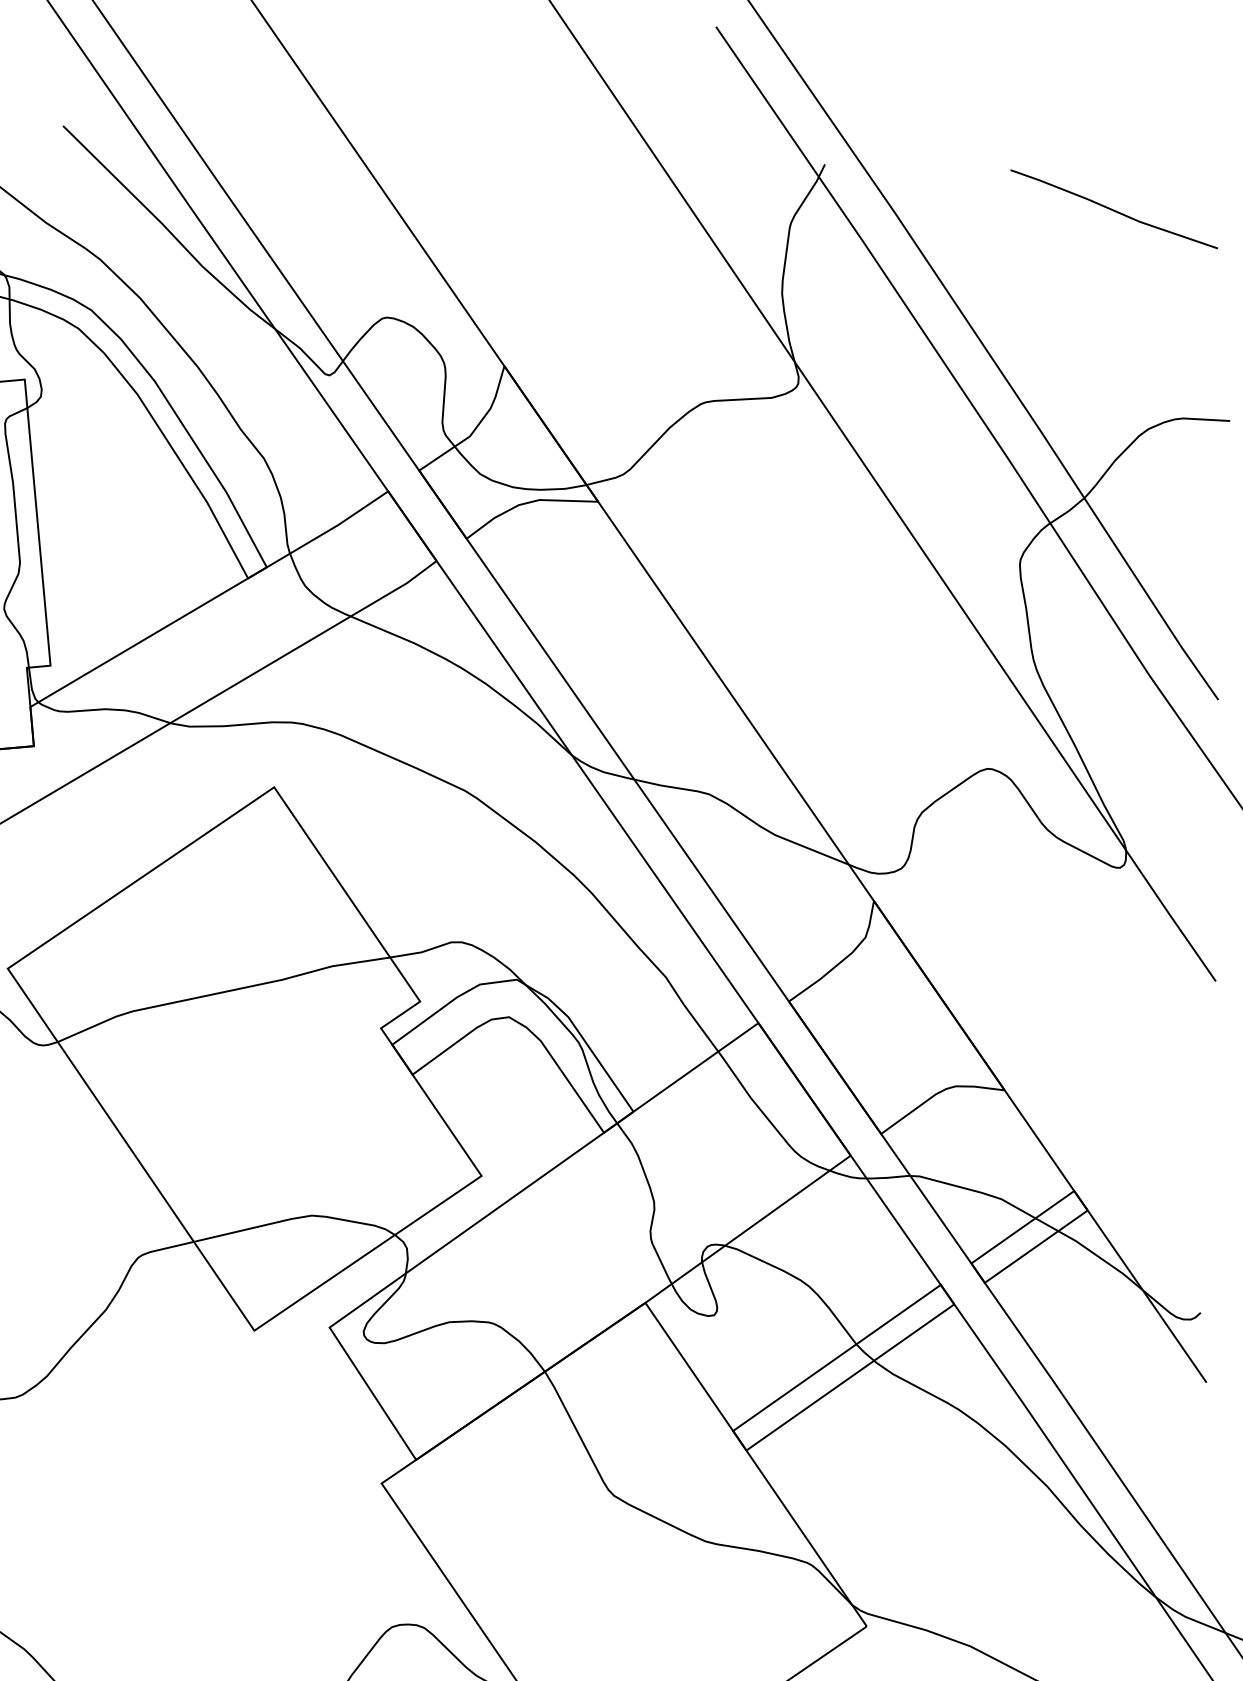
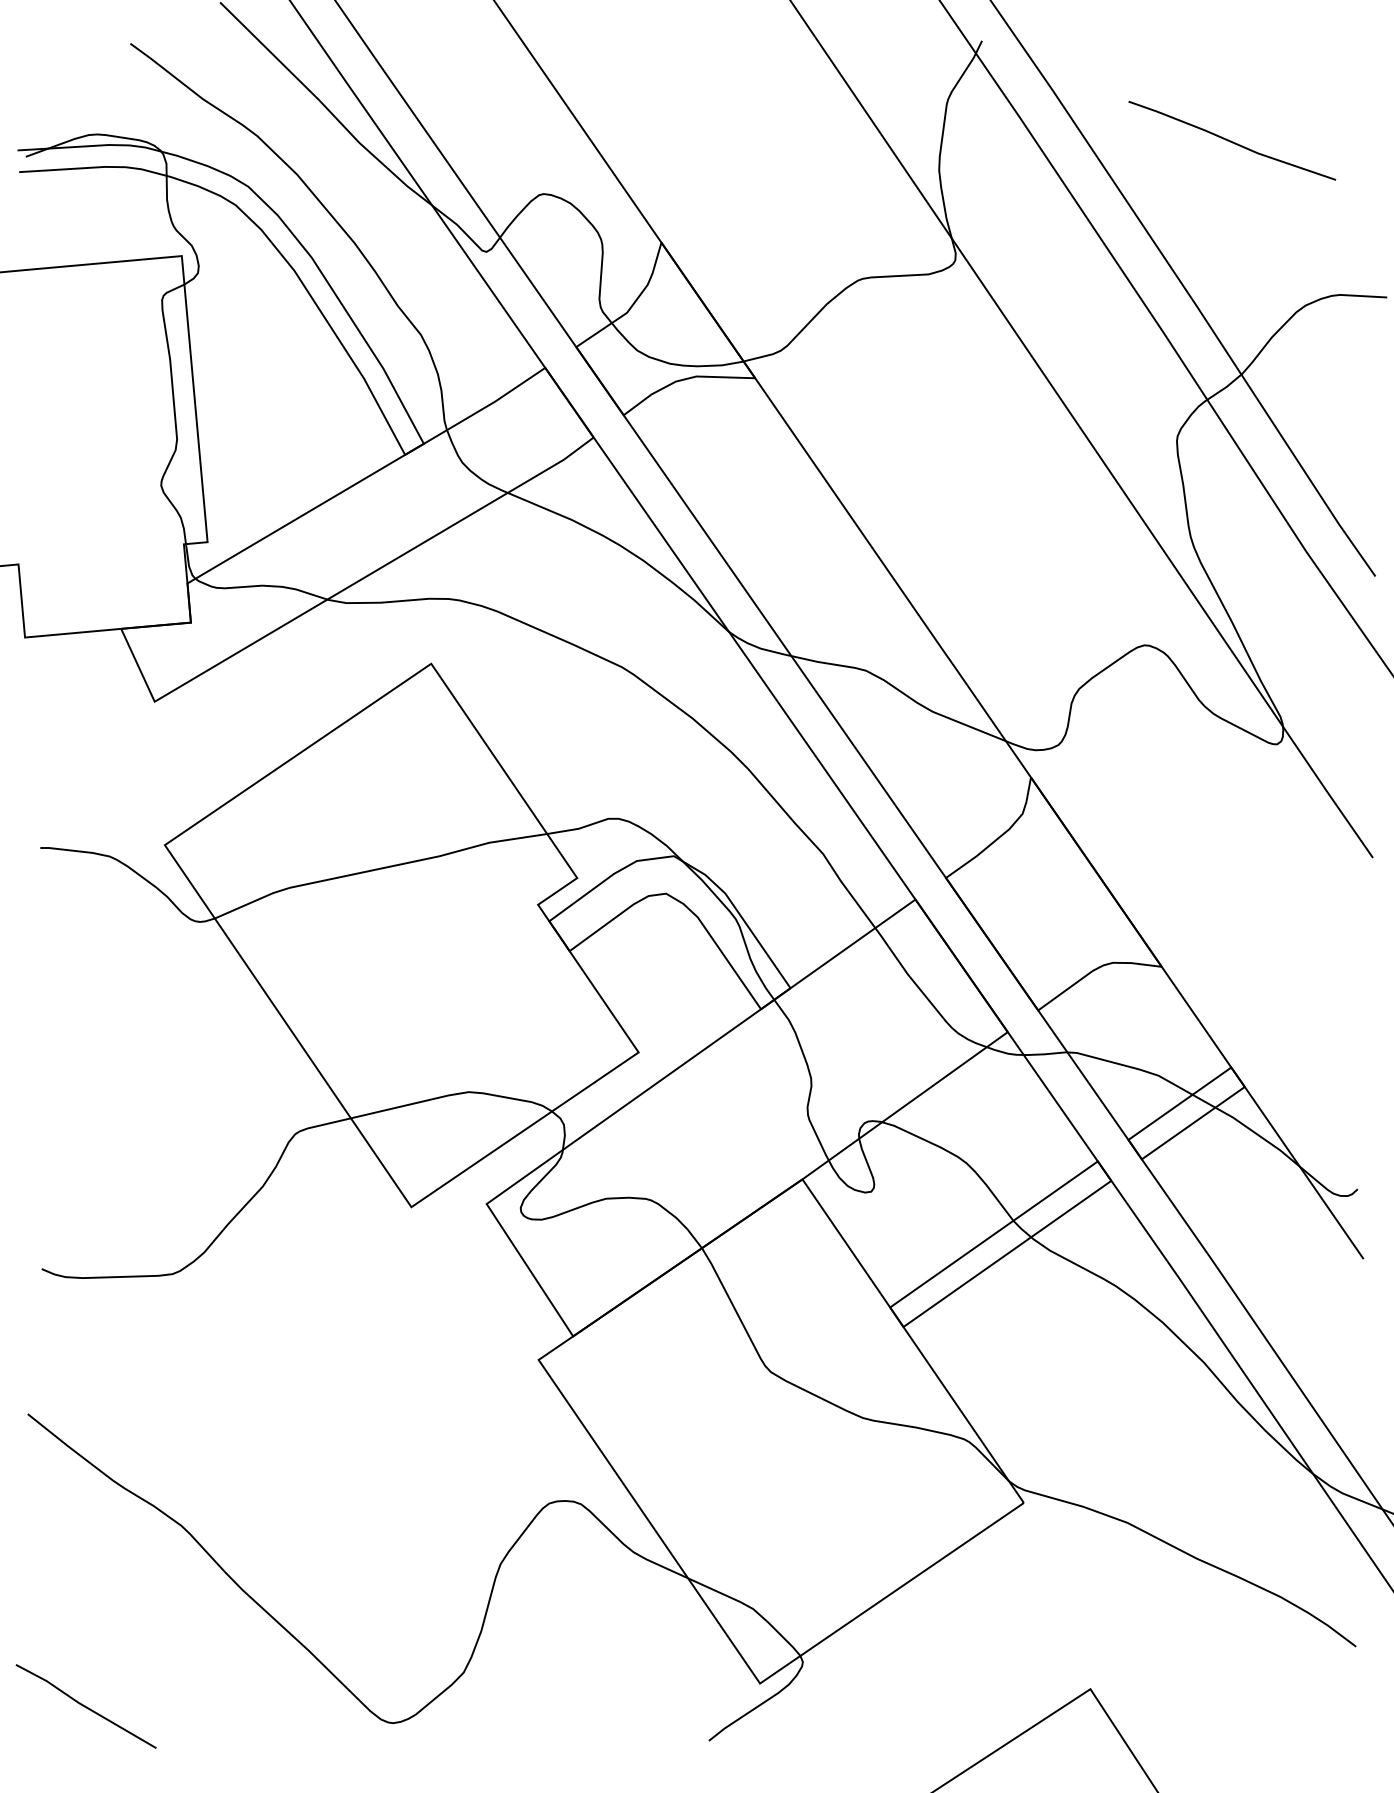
line: (1113, 209) -> (1231, 140), moved

